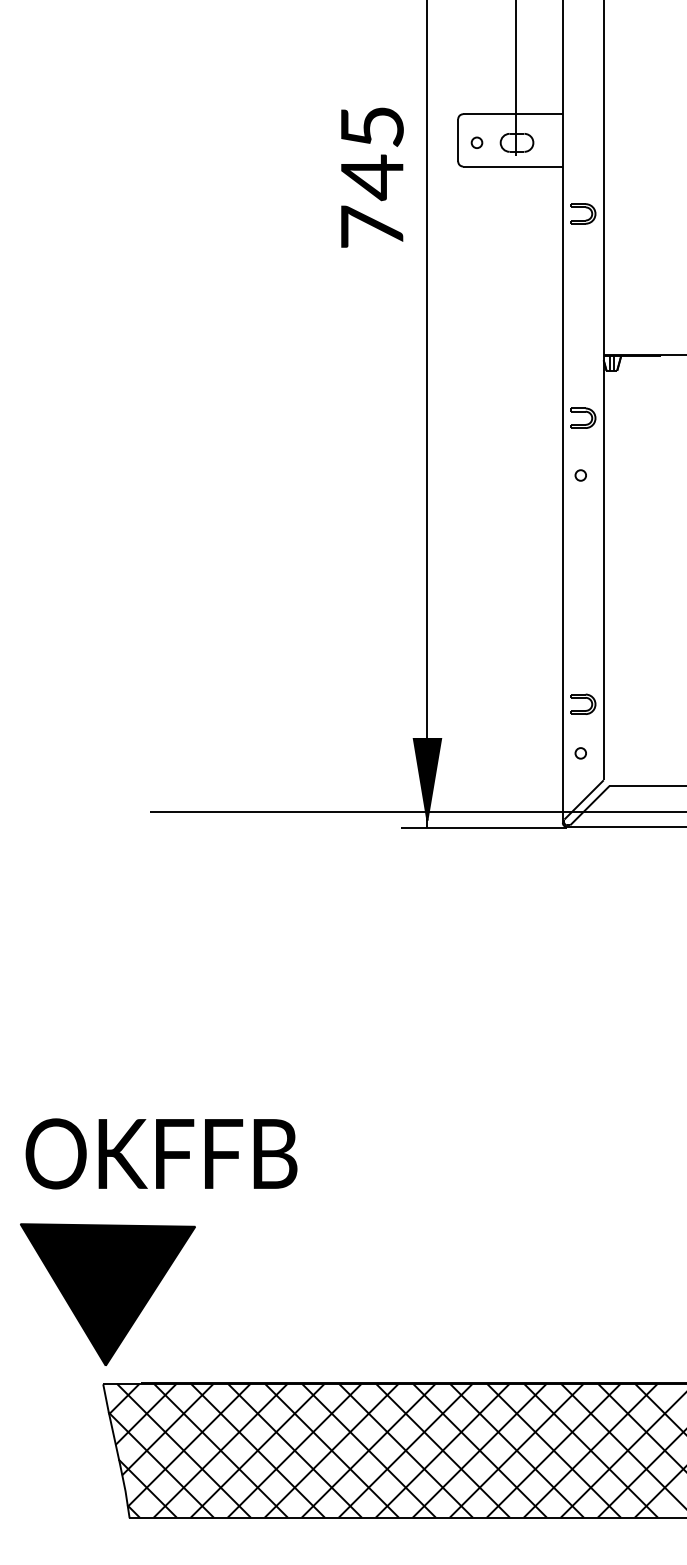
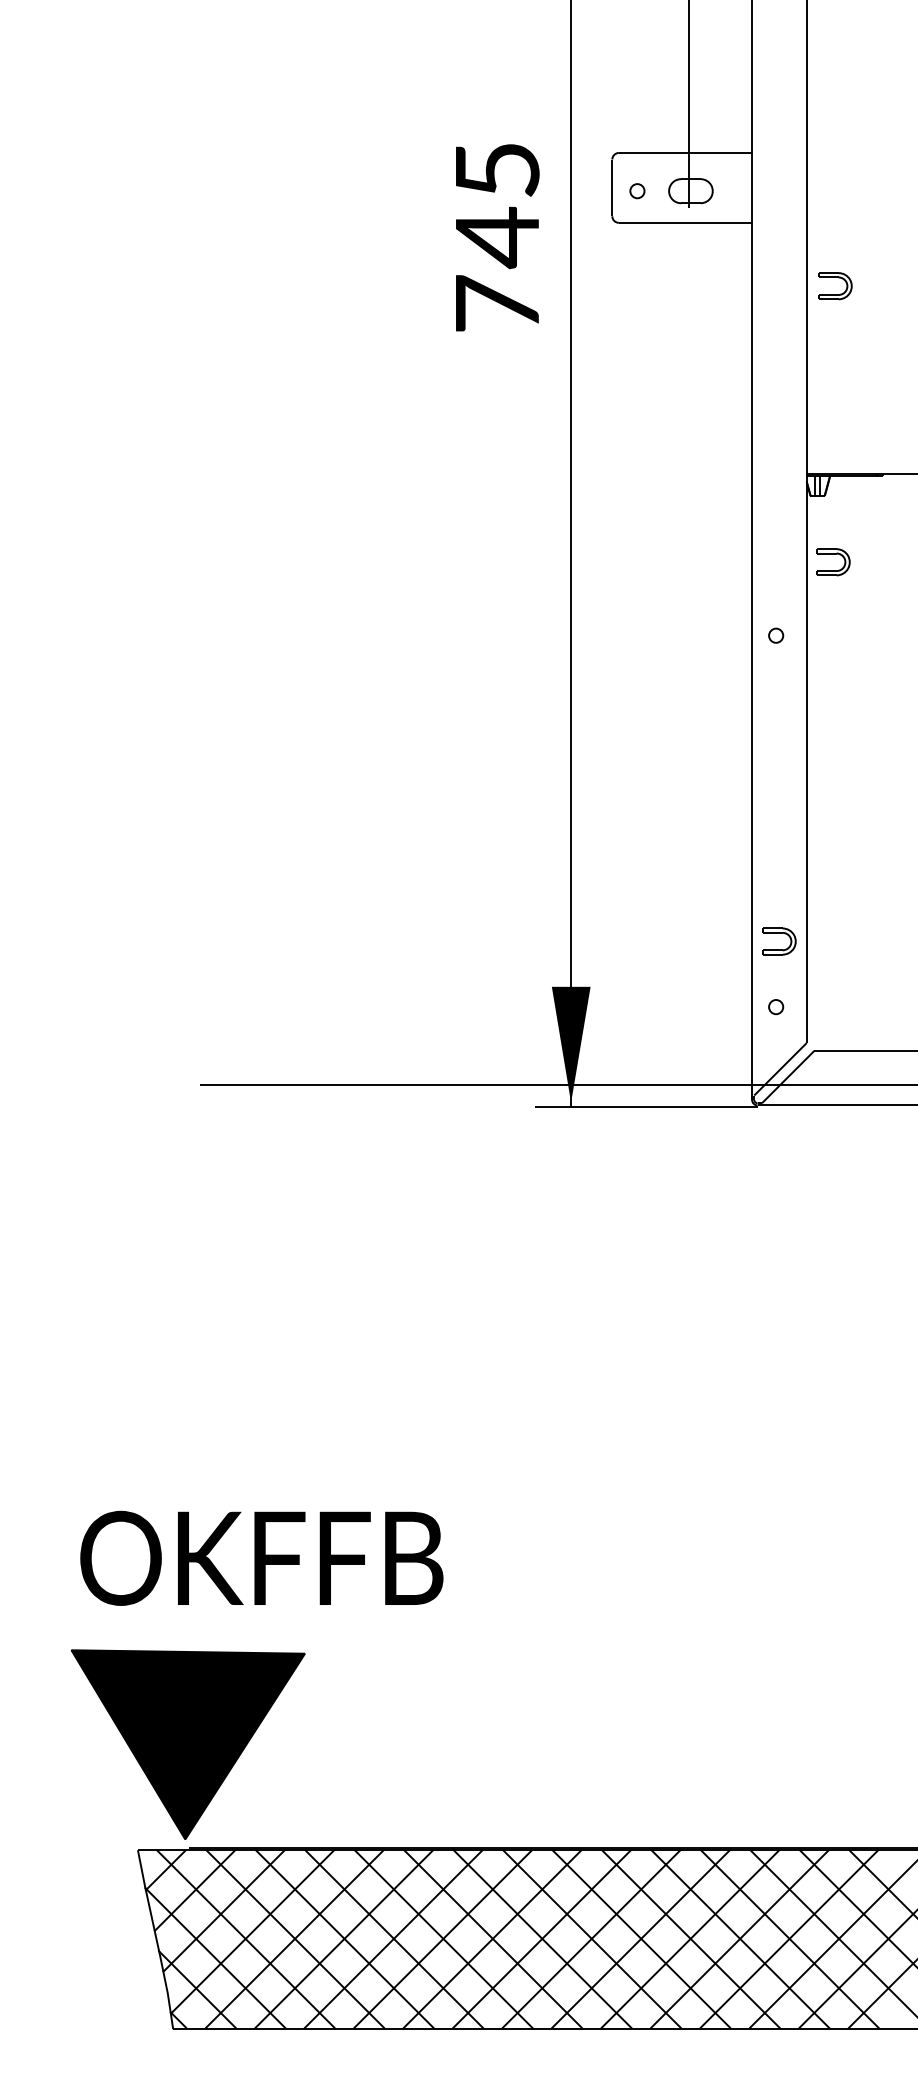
part: (583, 220) -> (835, 294), moved
part: (583, 412) -> (833, 554), moved
text: (161, 1153) -> (261, 1557), moved
part: (107, 1294) -> (187, 1744), moved

